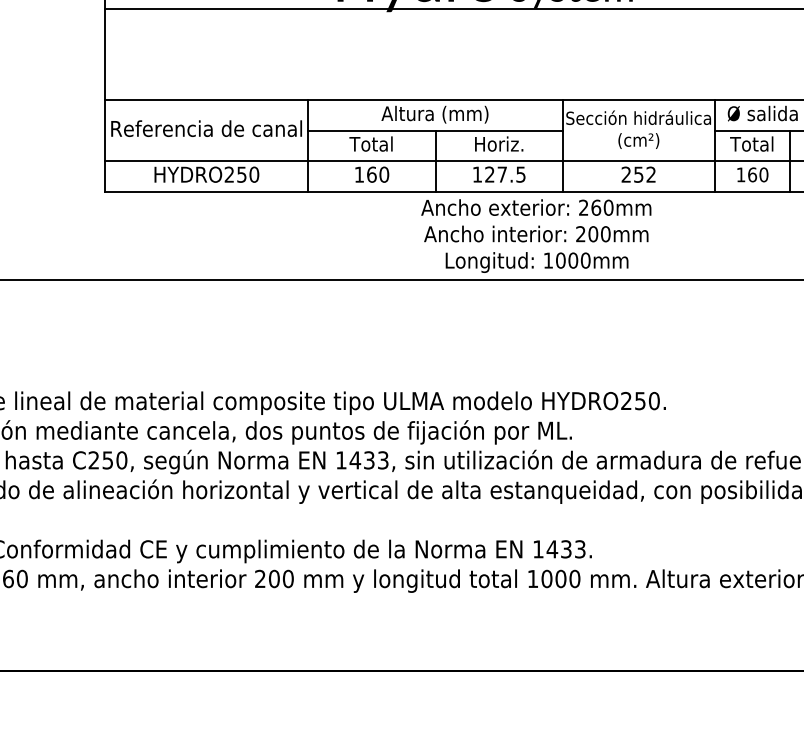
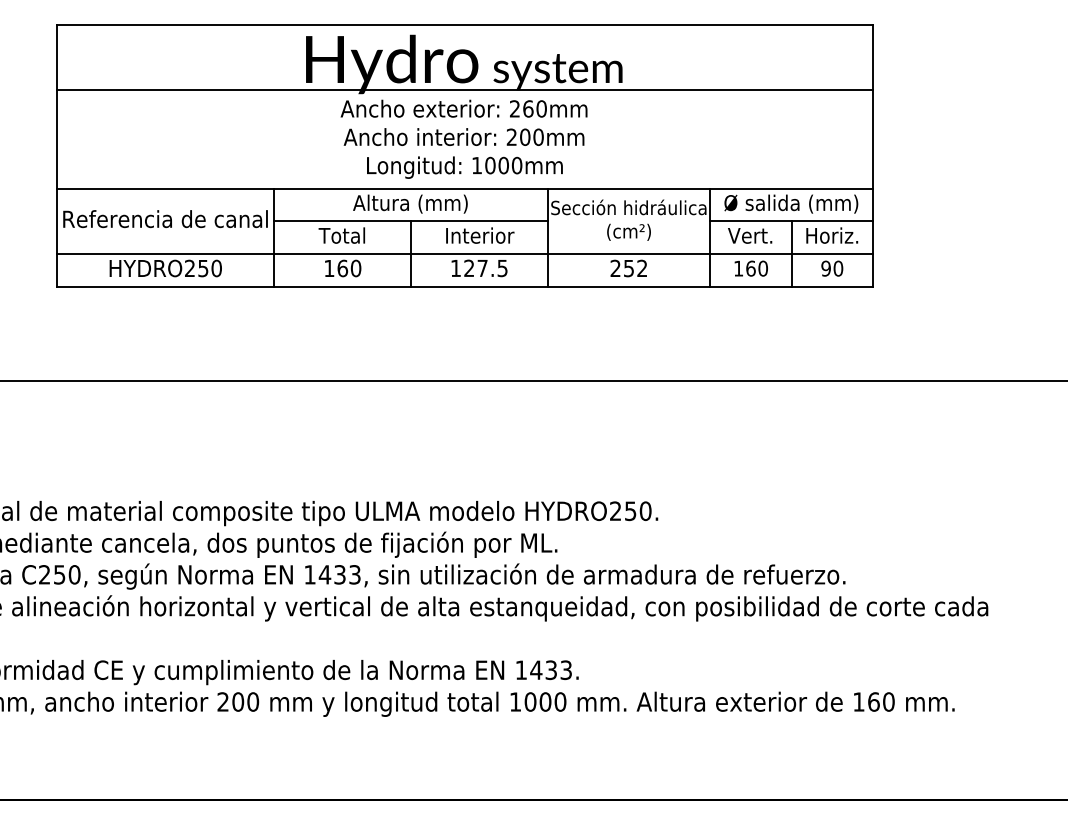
text: (500, 143) -> (480, 235), Horiz. -> Interior
text: (751, 143) -> (749, 235), Total -> Vert.
text: (535, 235) -> (463, 138), moved

